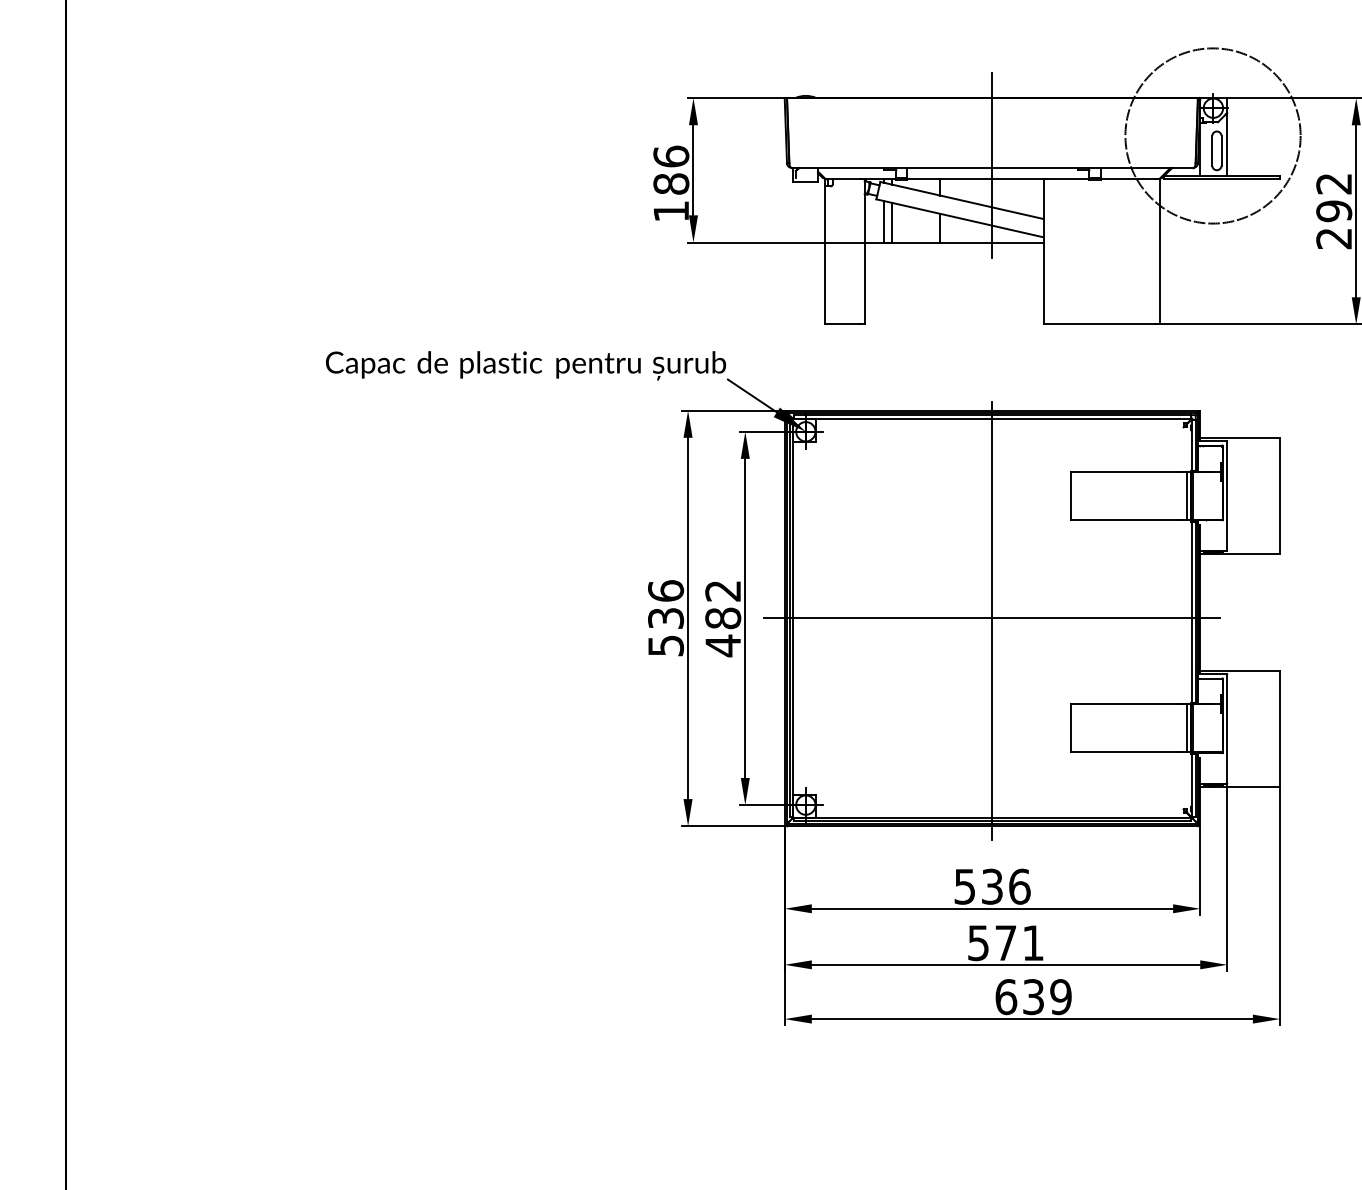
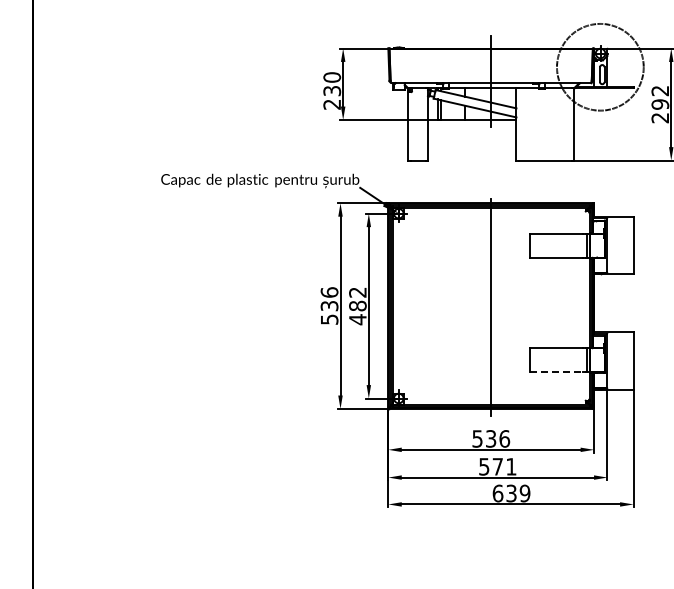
text: (671, 182) -> (332, 90), 186 -> 230
line: (991, 619) -> (490, 306), removed
line: (1124, 752) -> (556, 372), solid -> dashed

